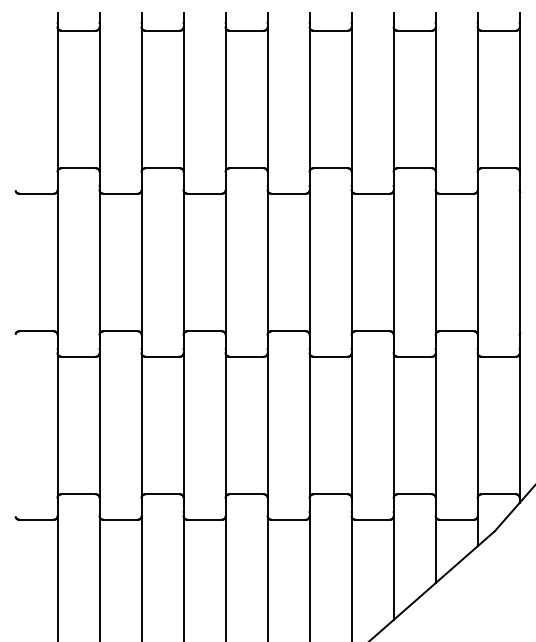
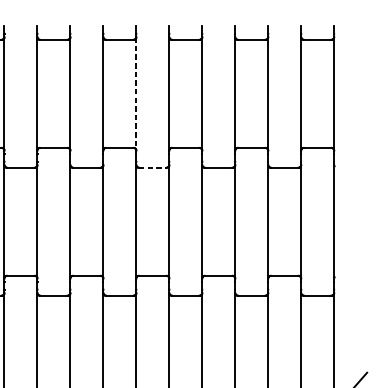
line: (267, 100) -> (136, 94), solid -> dashed
line: (288, 193) -> (152, 167), solid -> dashed

